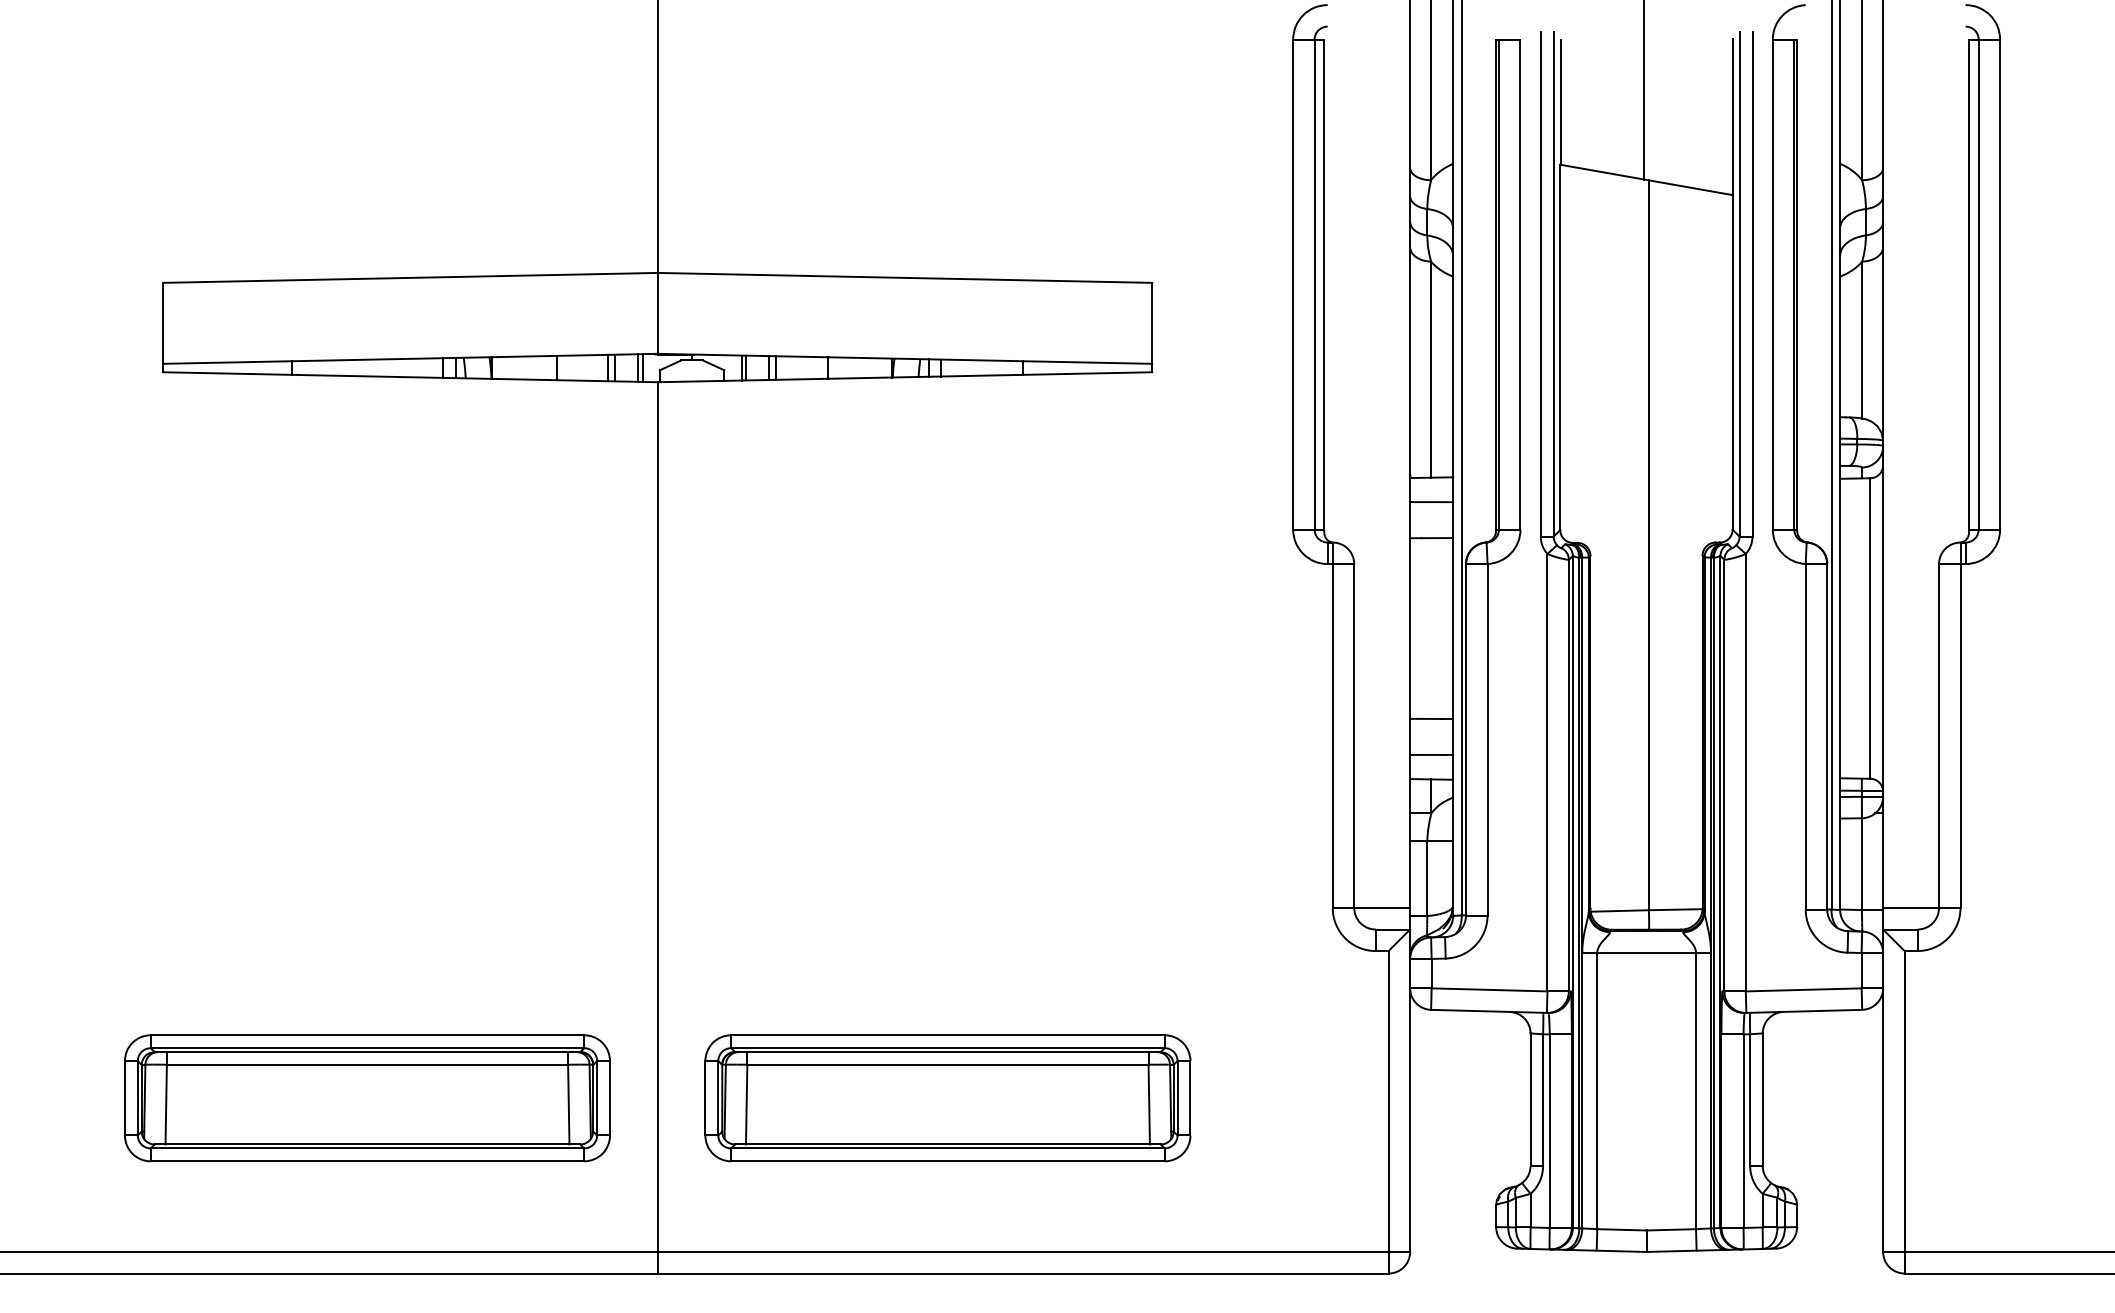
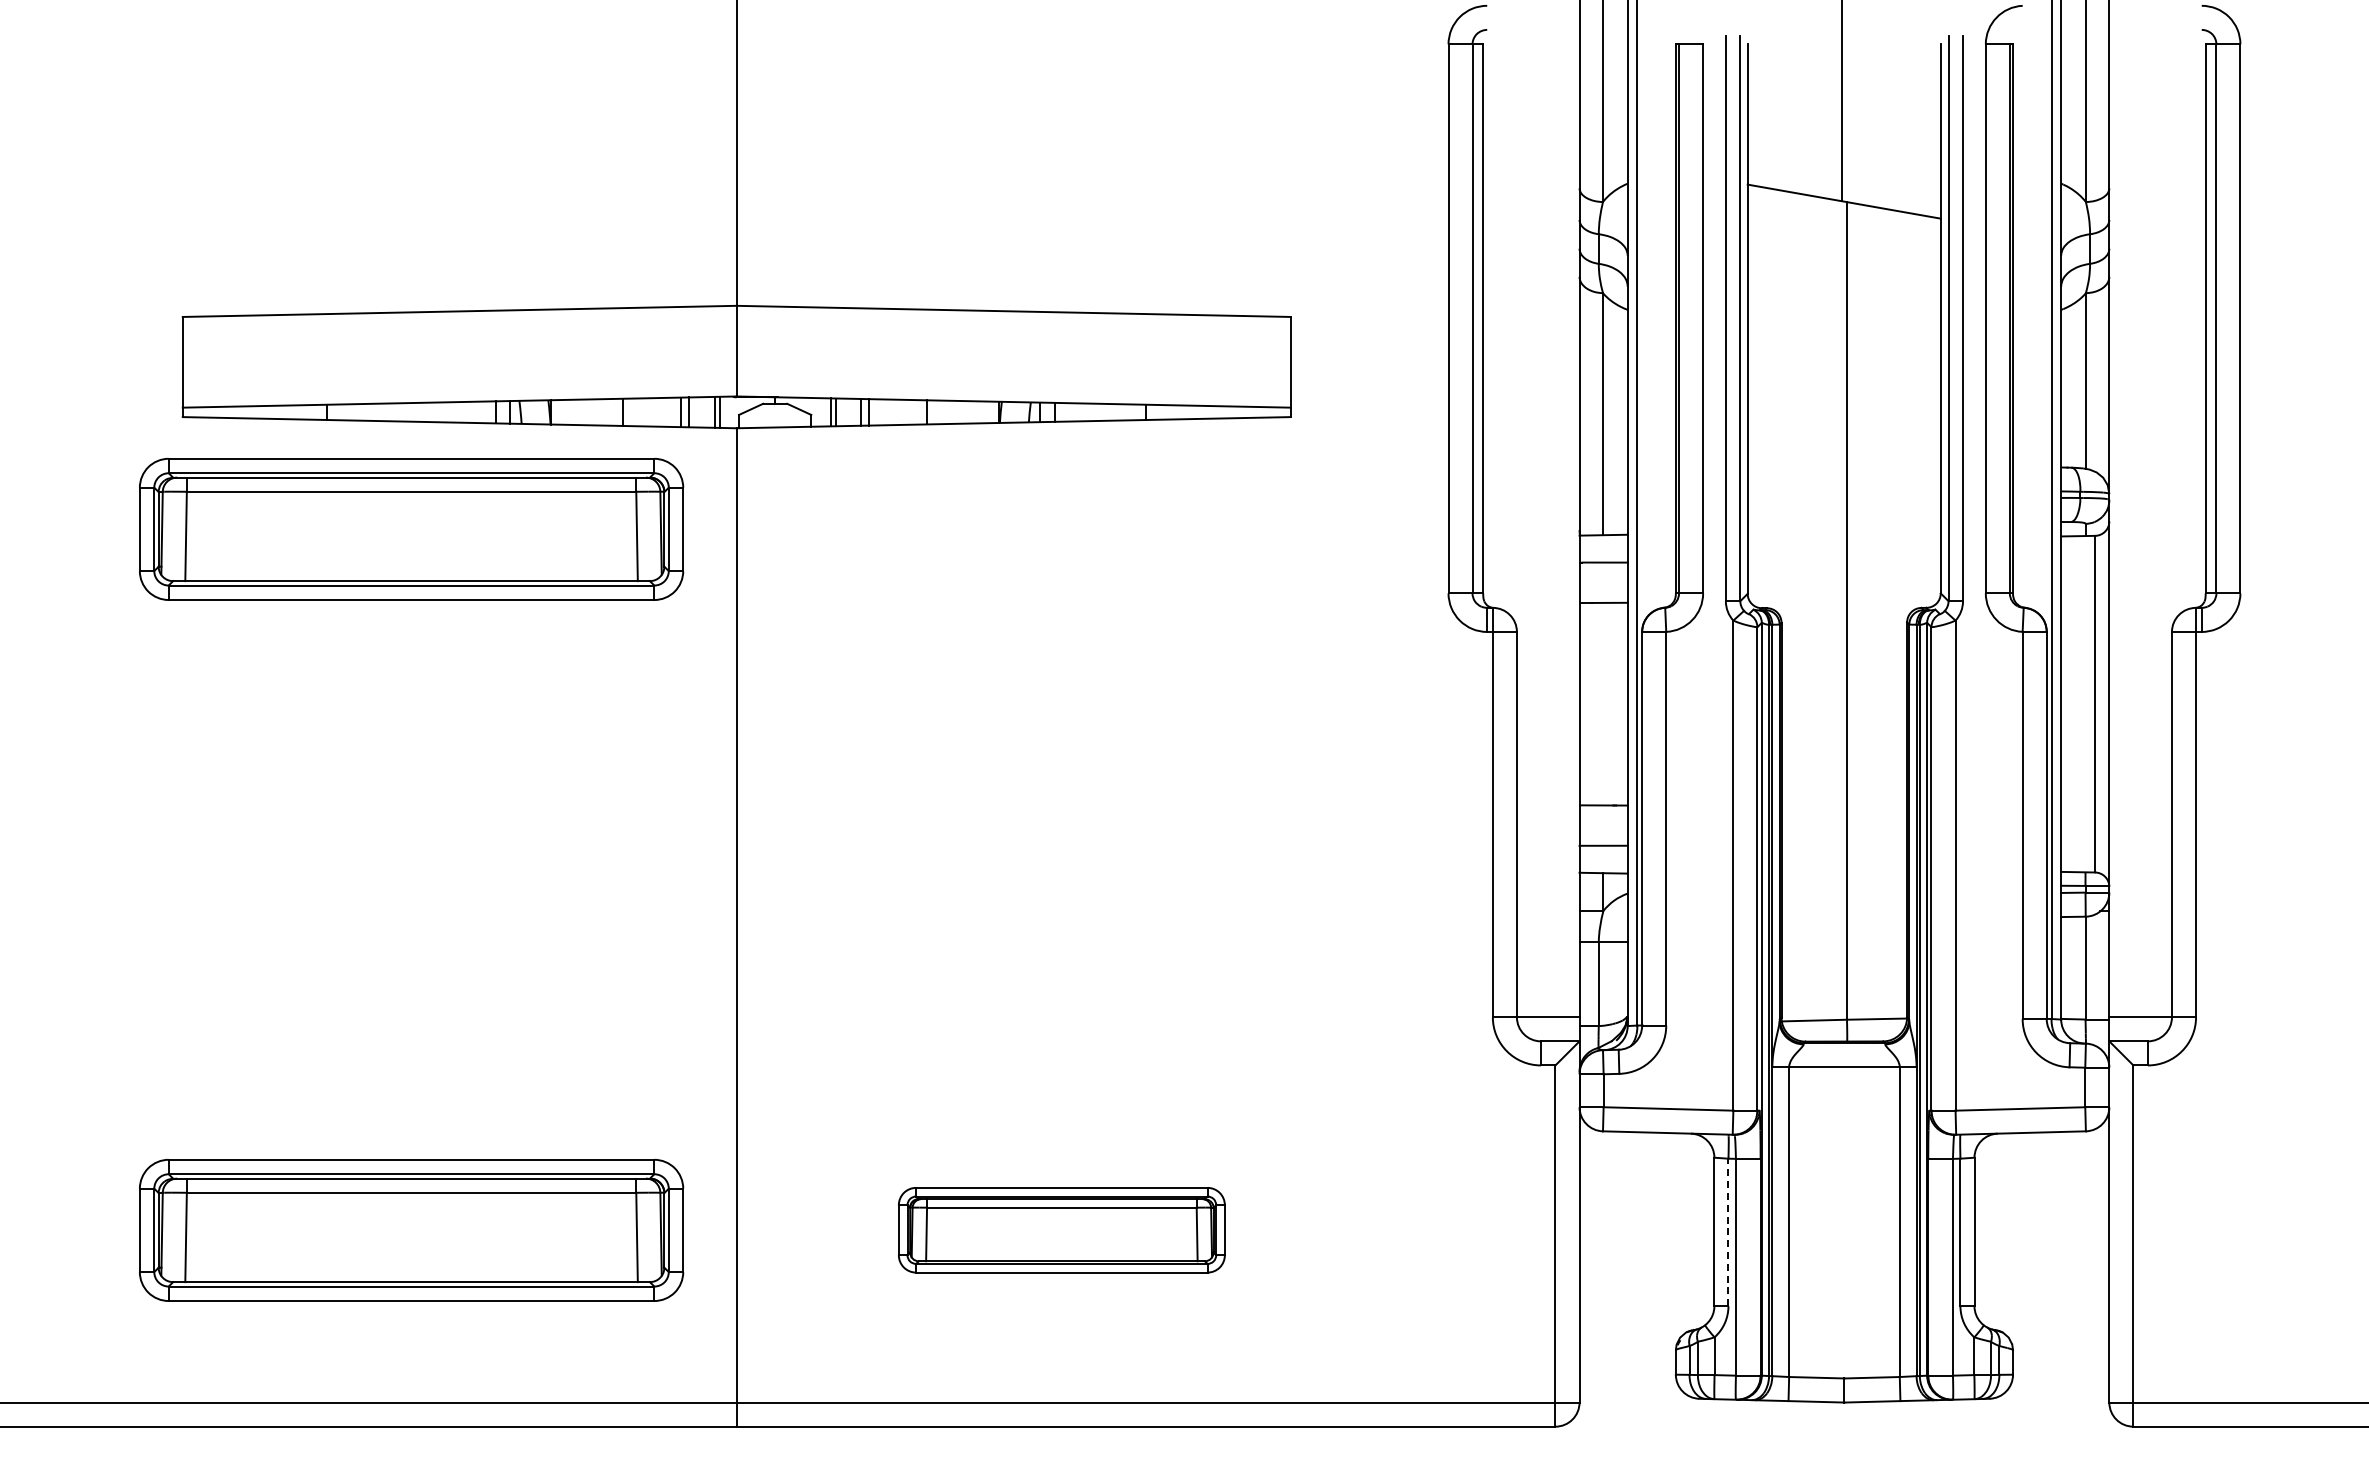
part: (367, 471) -> (411, 528), added
part: (947, 1097) -> (1061, 1229), size x0.6
line: (1543, 1100) -> (1728, 1232), solid -> dashed

